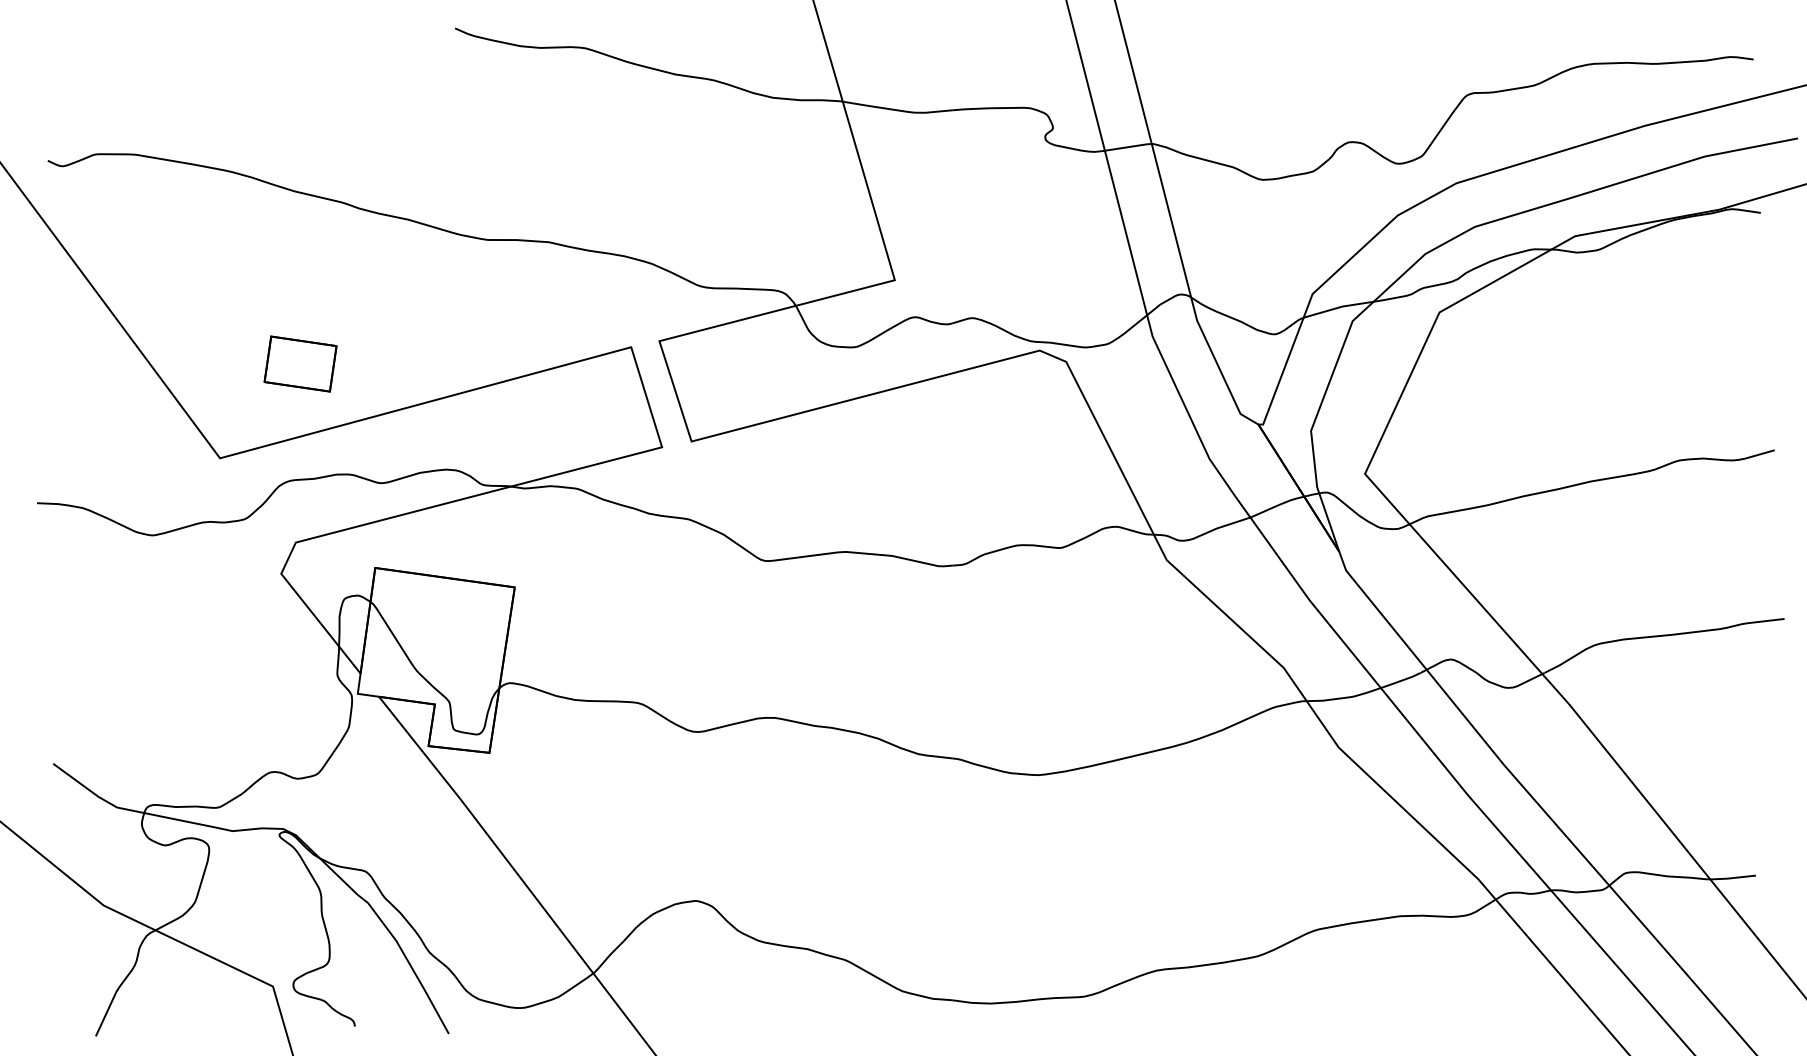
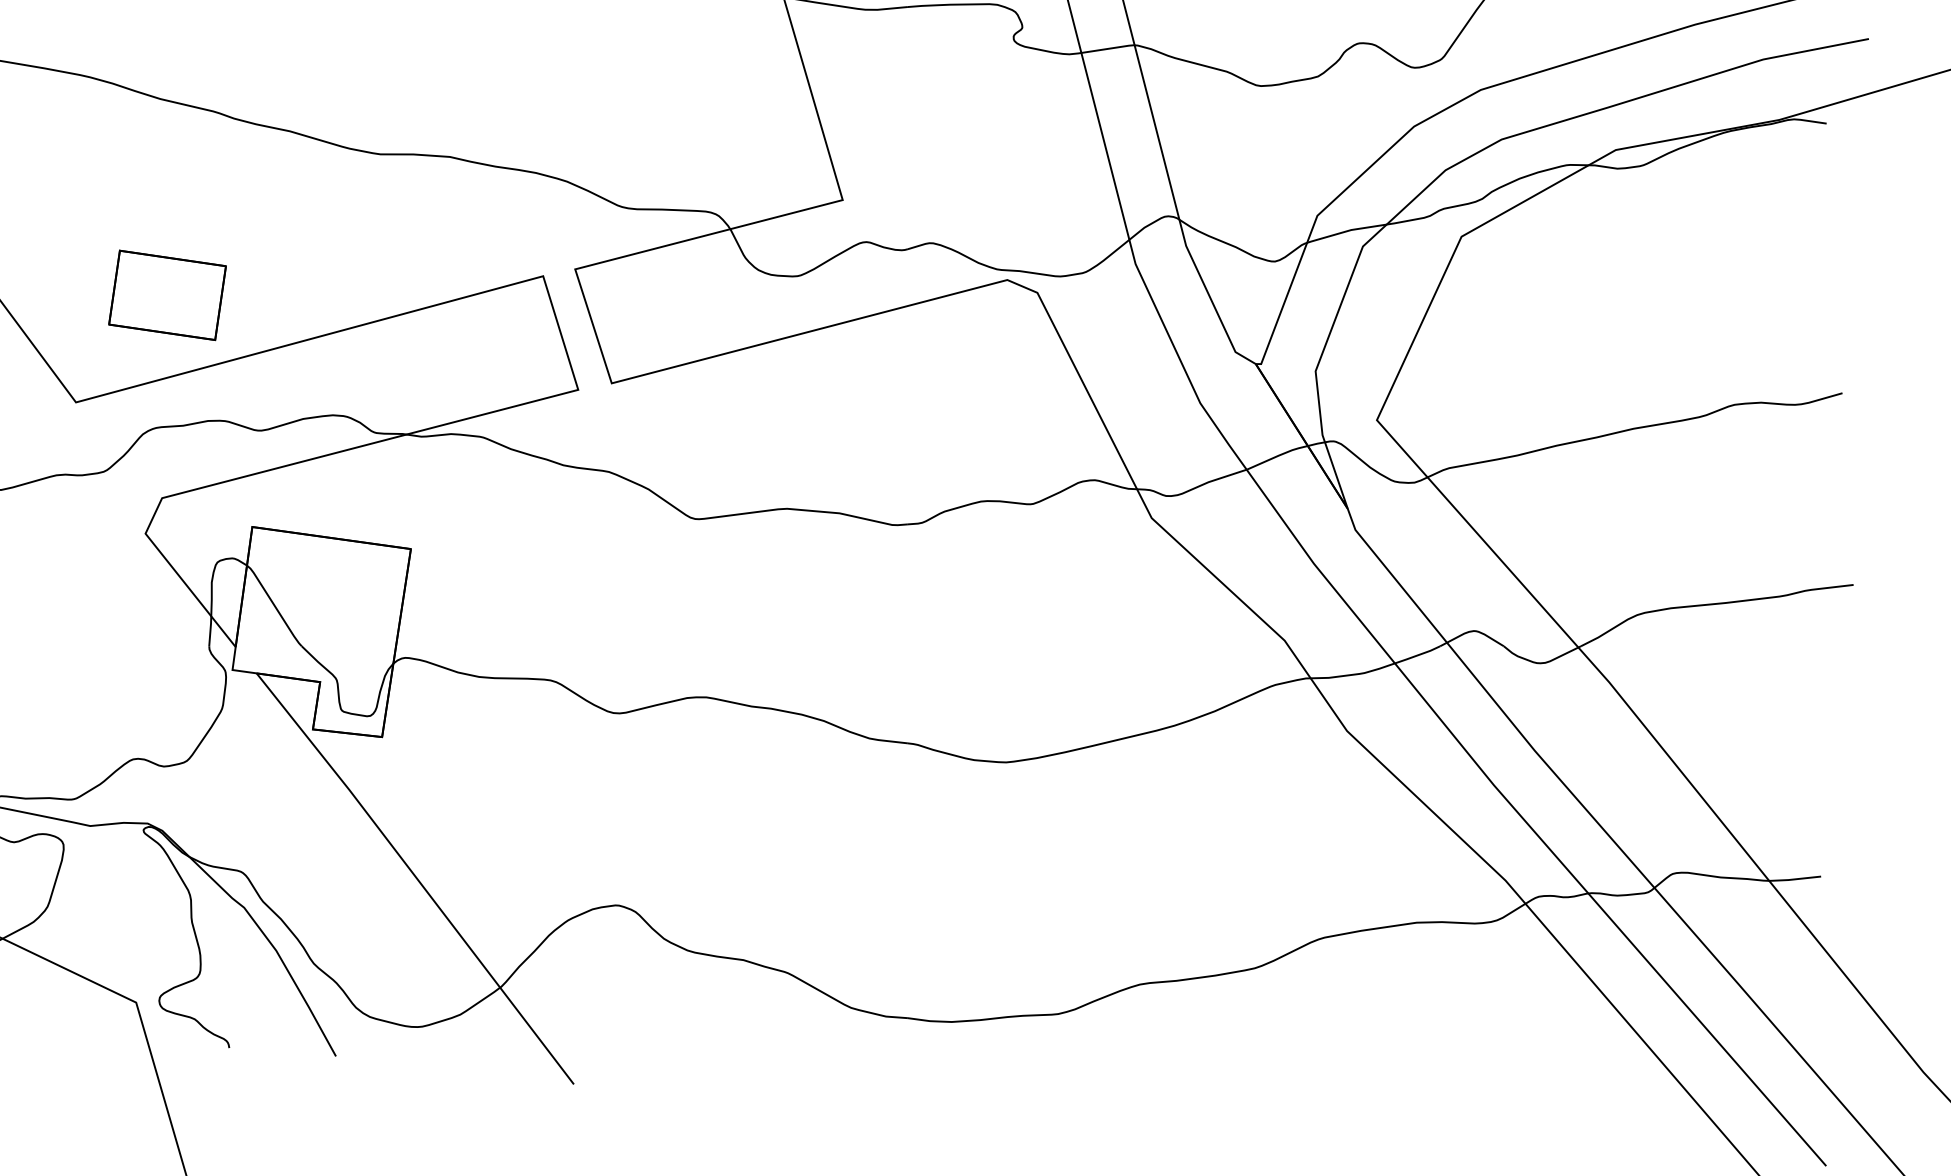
part: (300, 363) -> (167, 294), size x1.43

